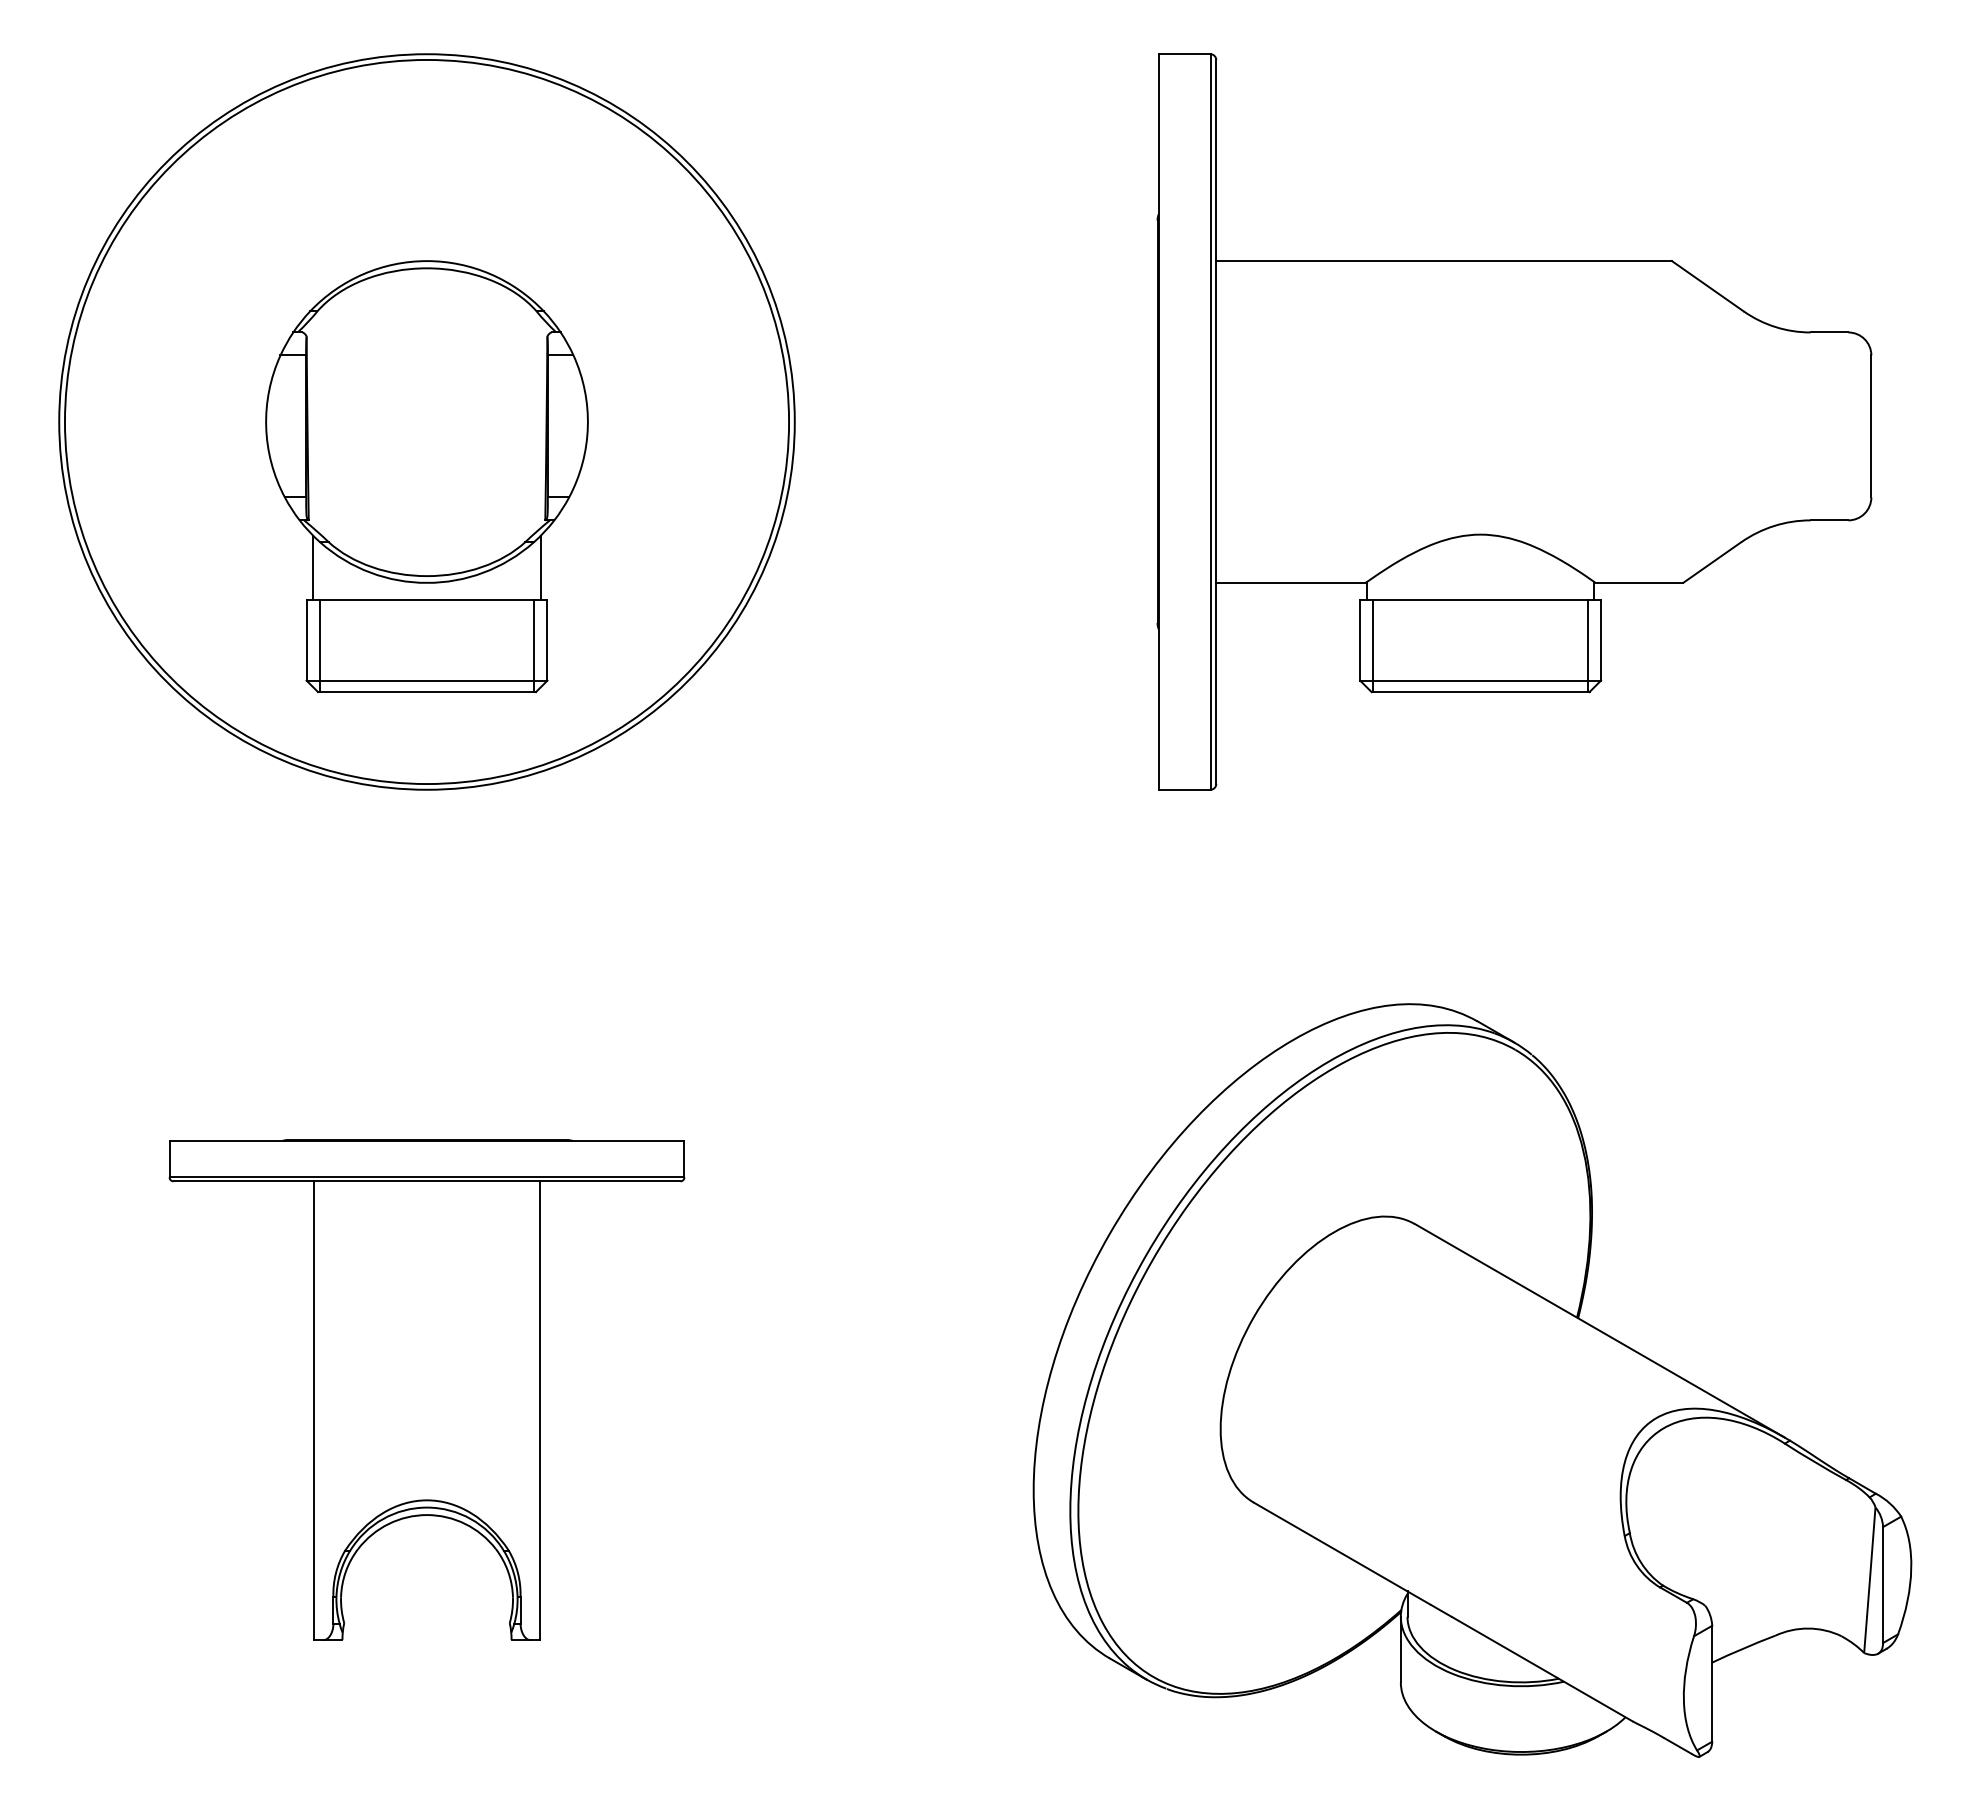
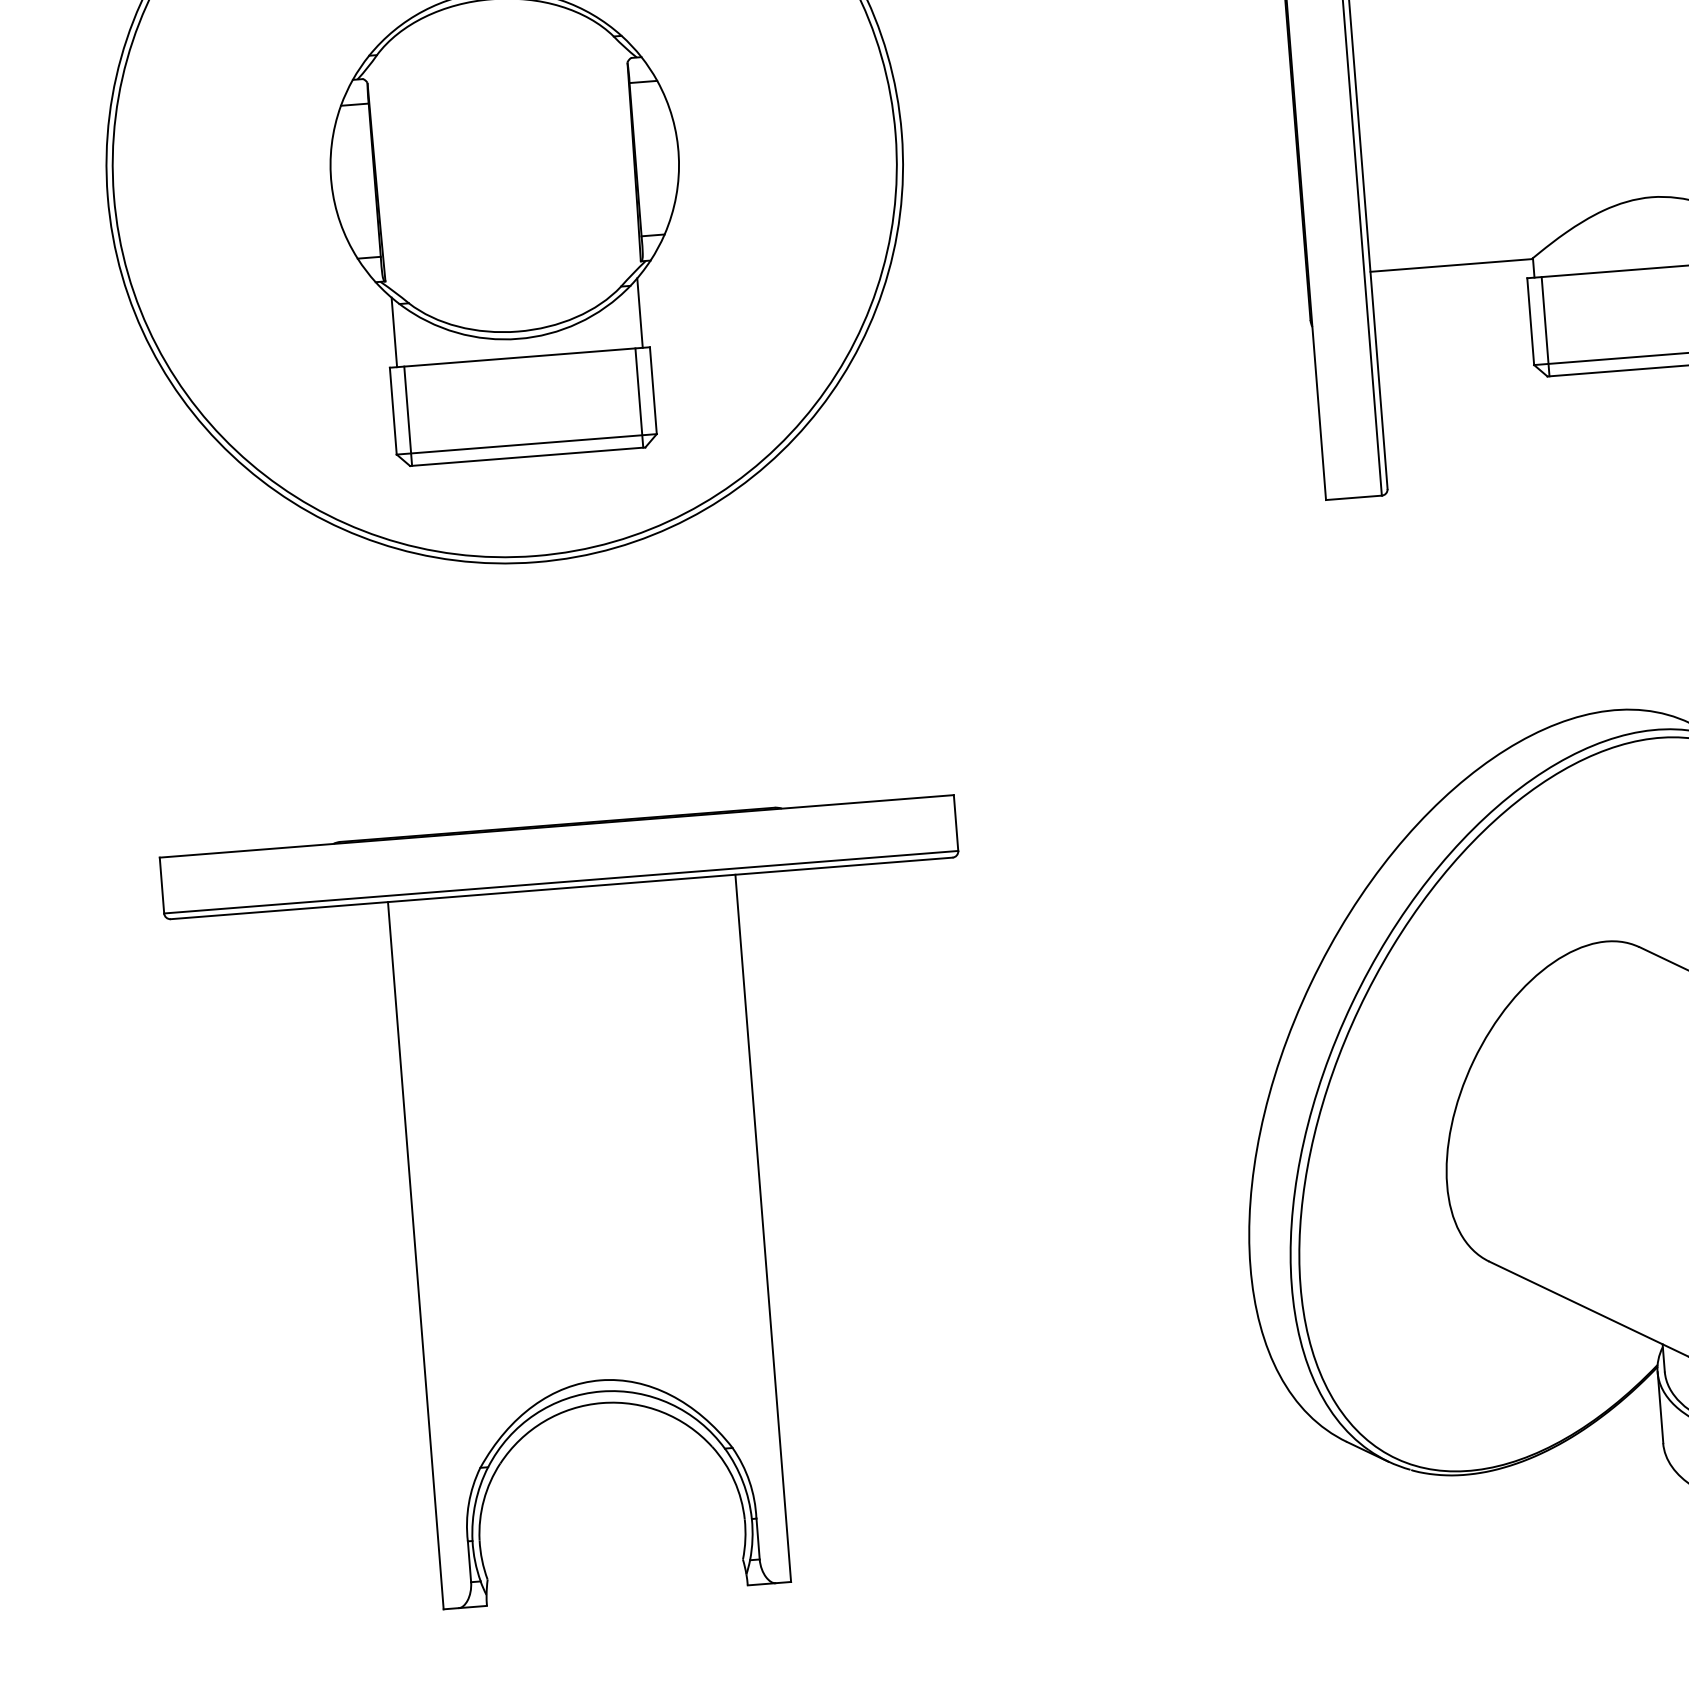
part: (426, 1389) -> (586, 1209), size x1.43

